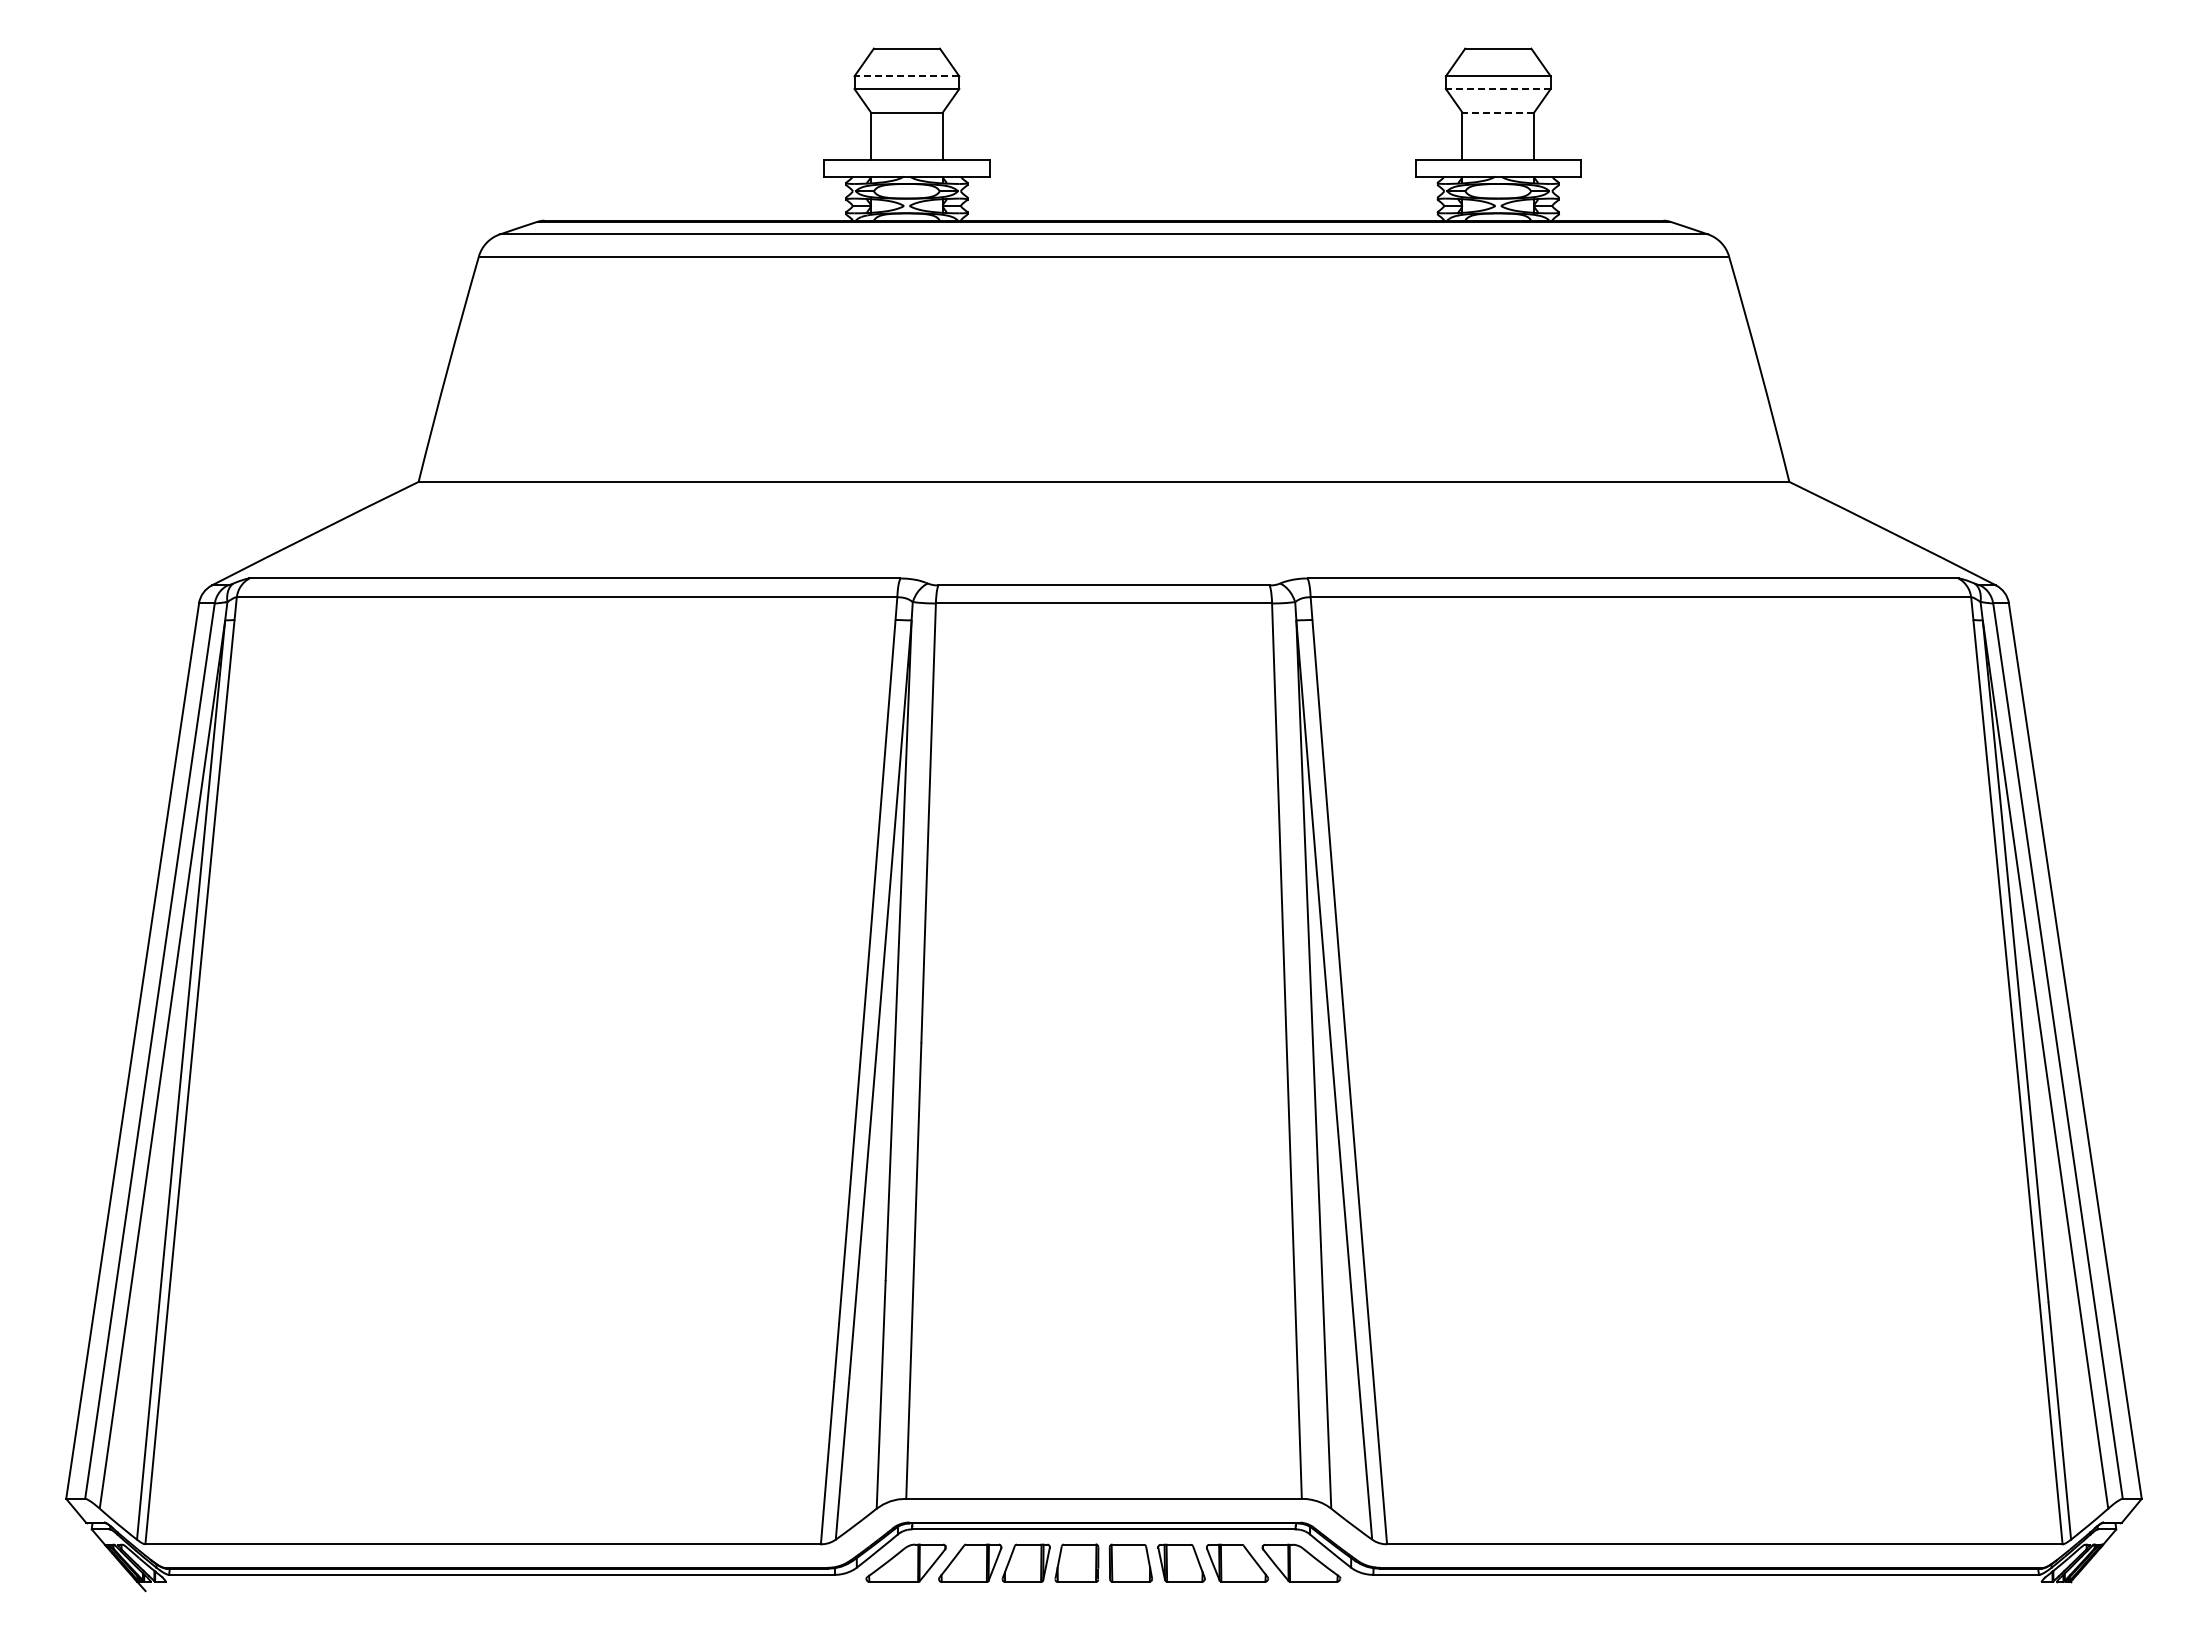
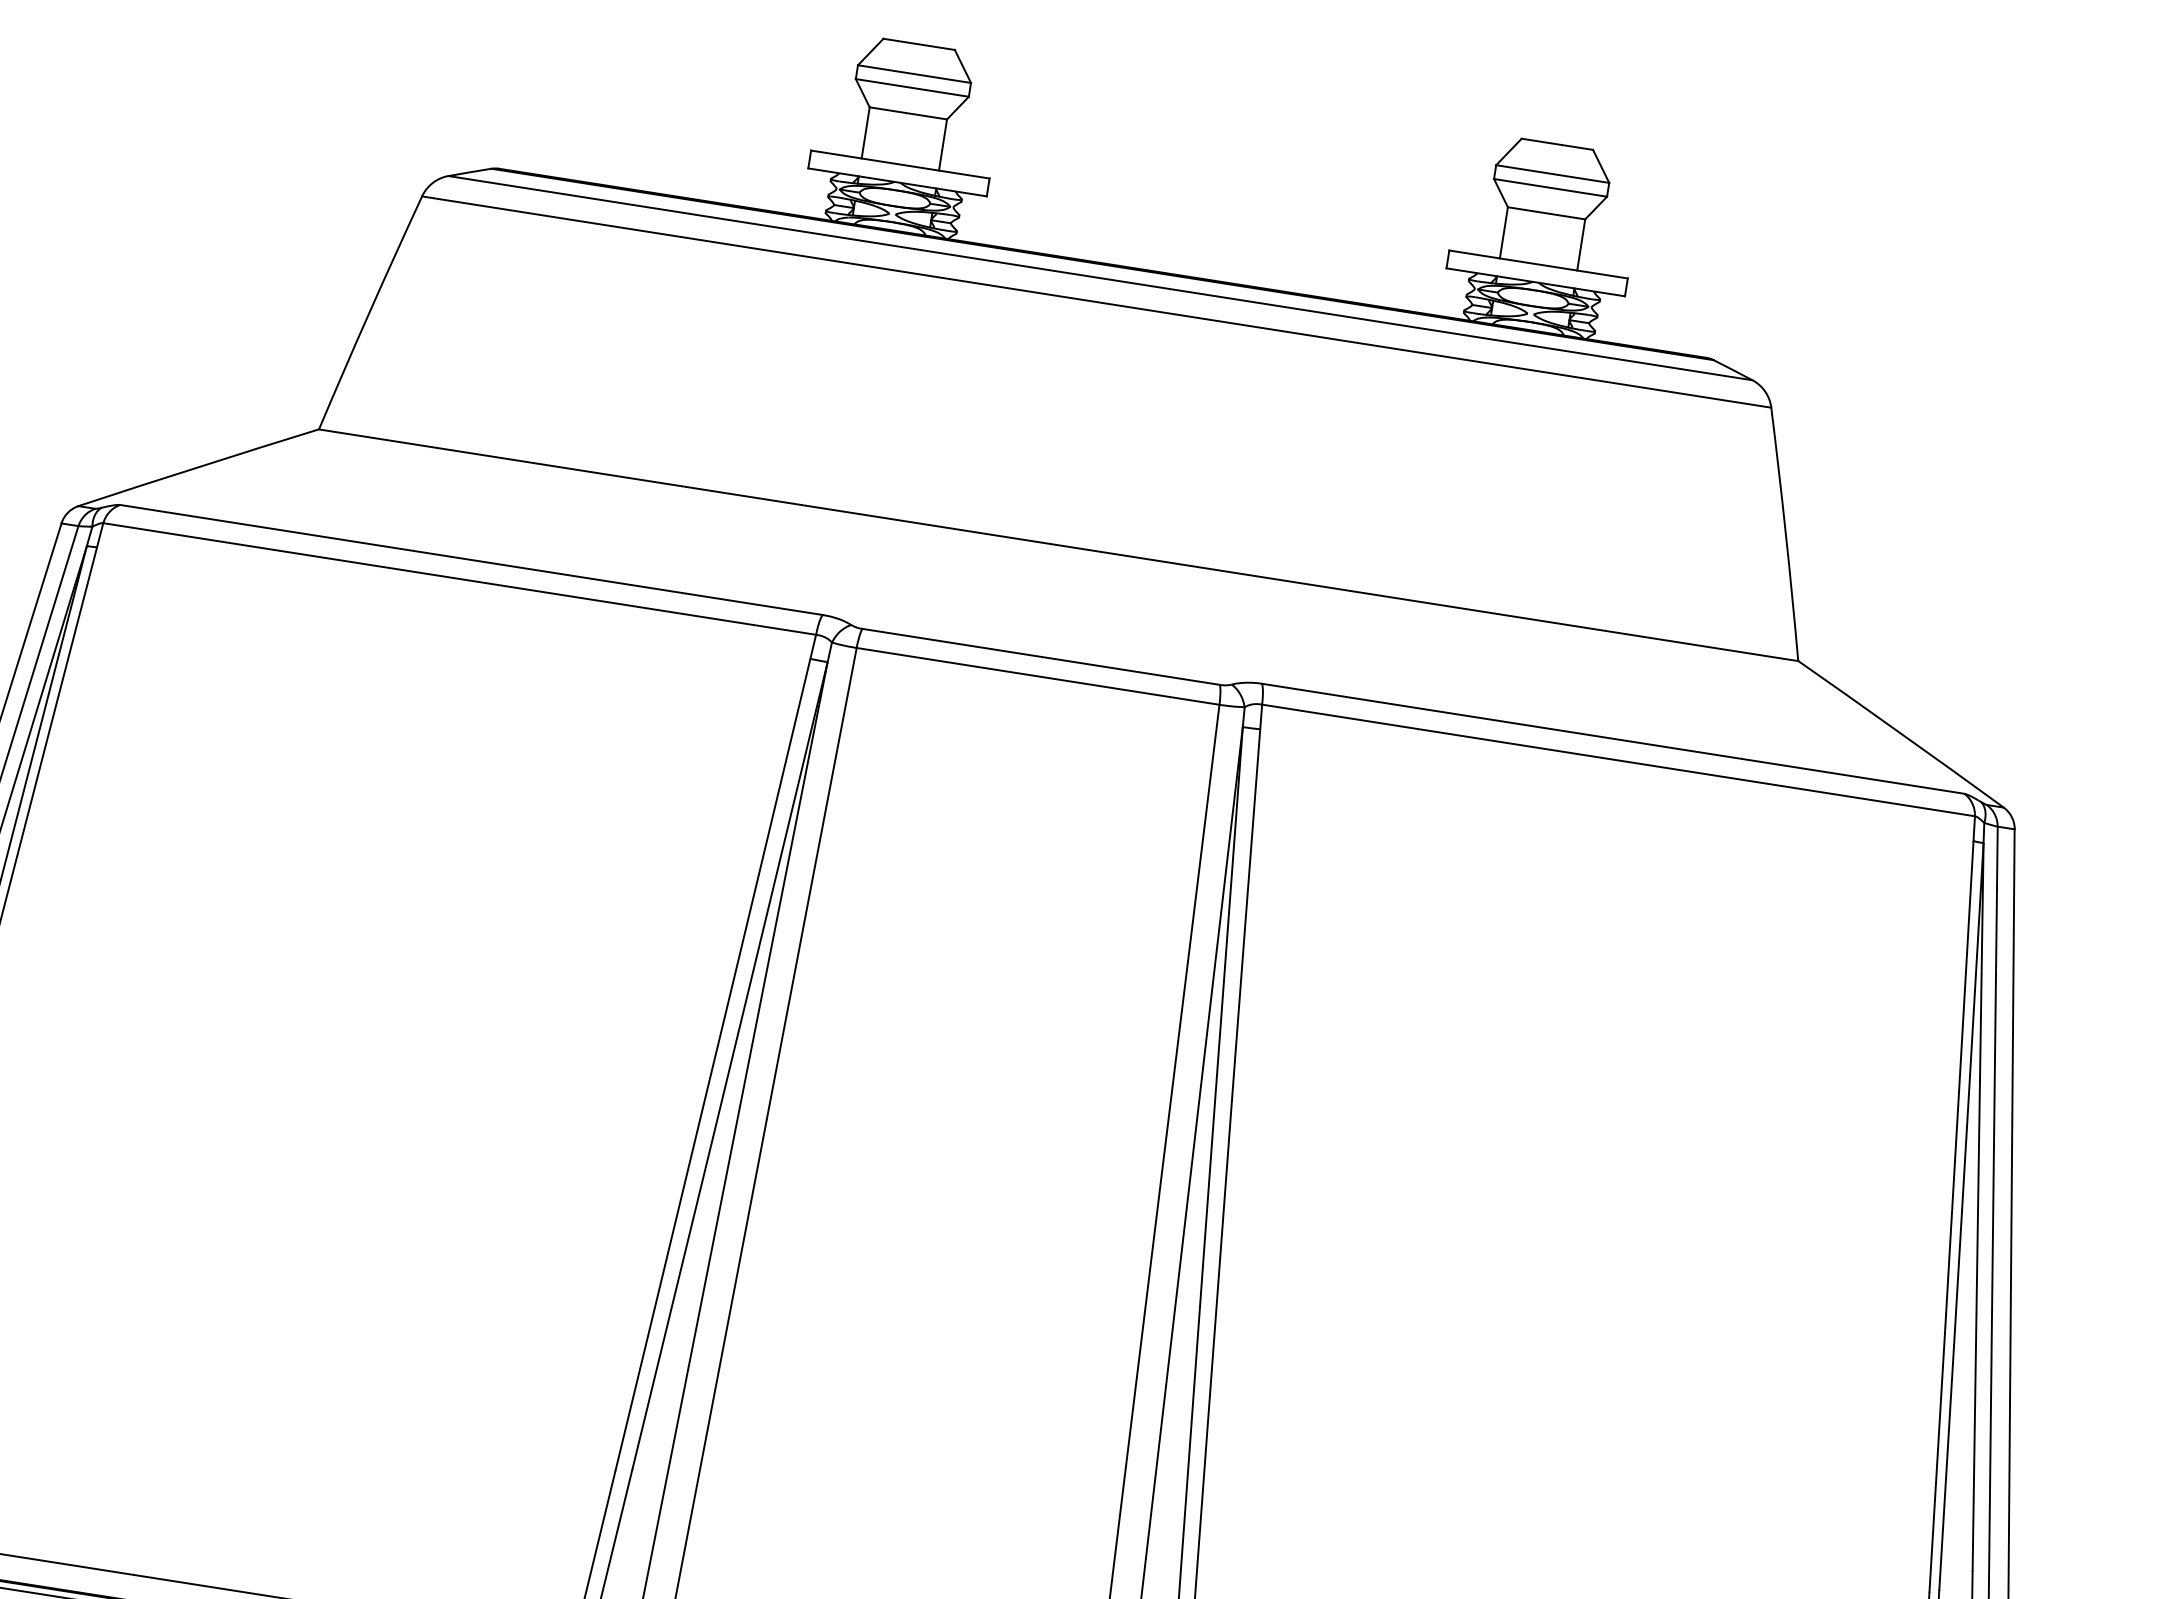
line: (906, 76) -> (914, 74), dashed -> solid
line: (1497, 89) -> (1549, 188), dashed -> solid
line: (1498, 112) -> (1546, 213), dashed -> solid

